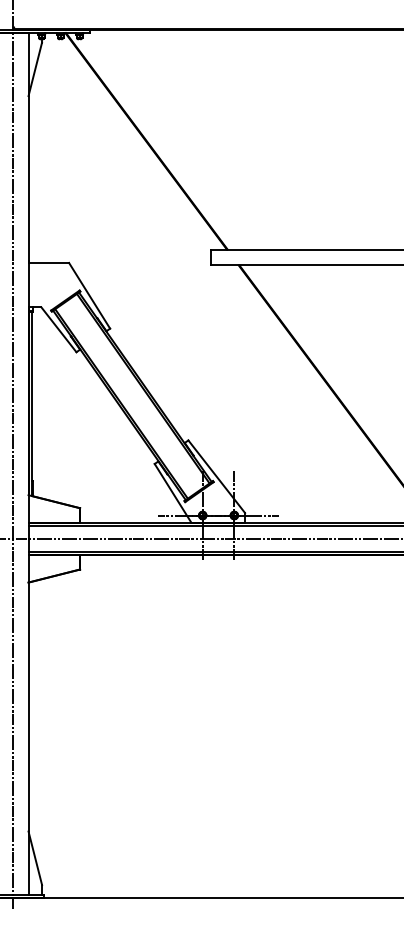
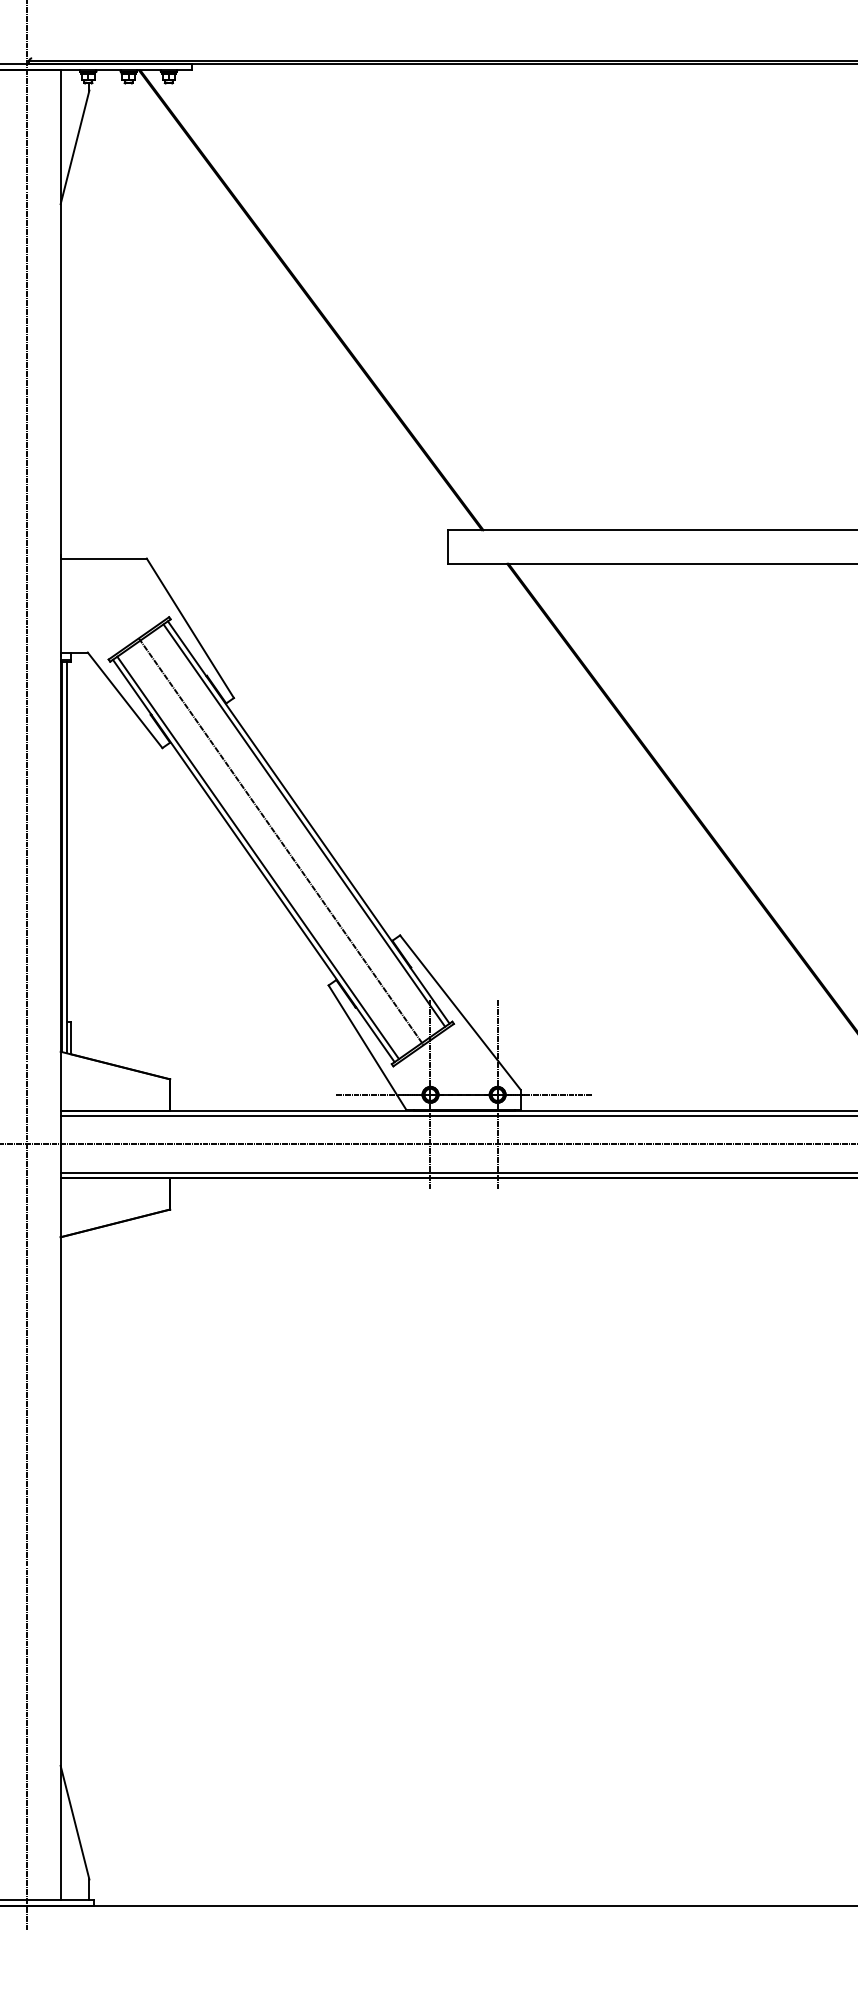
line: (132, 396) -> (281, 842), added

